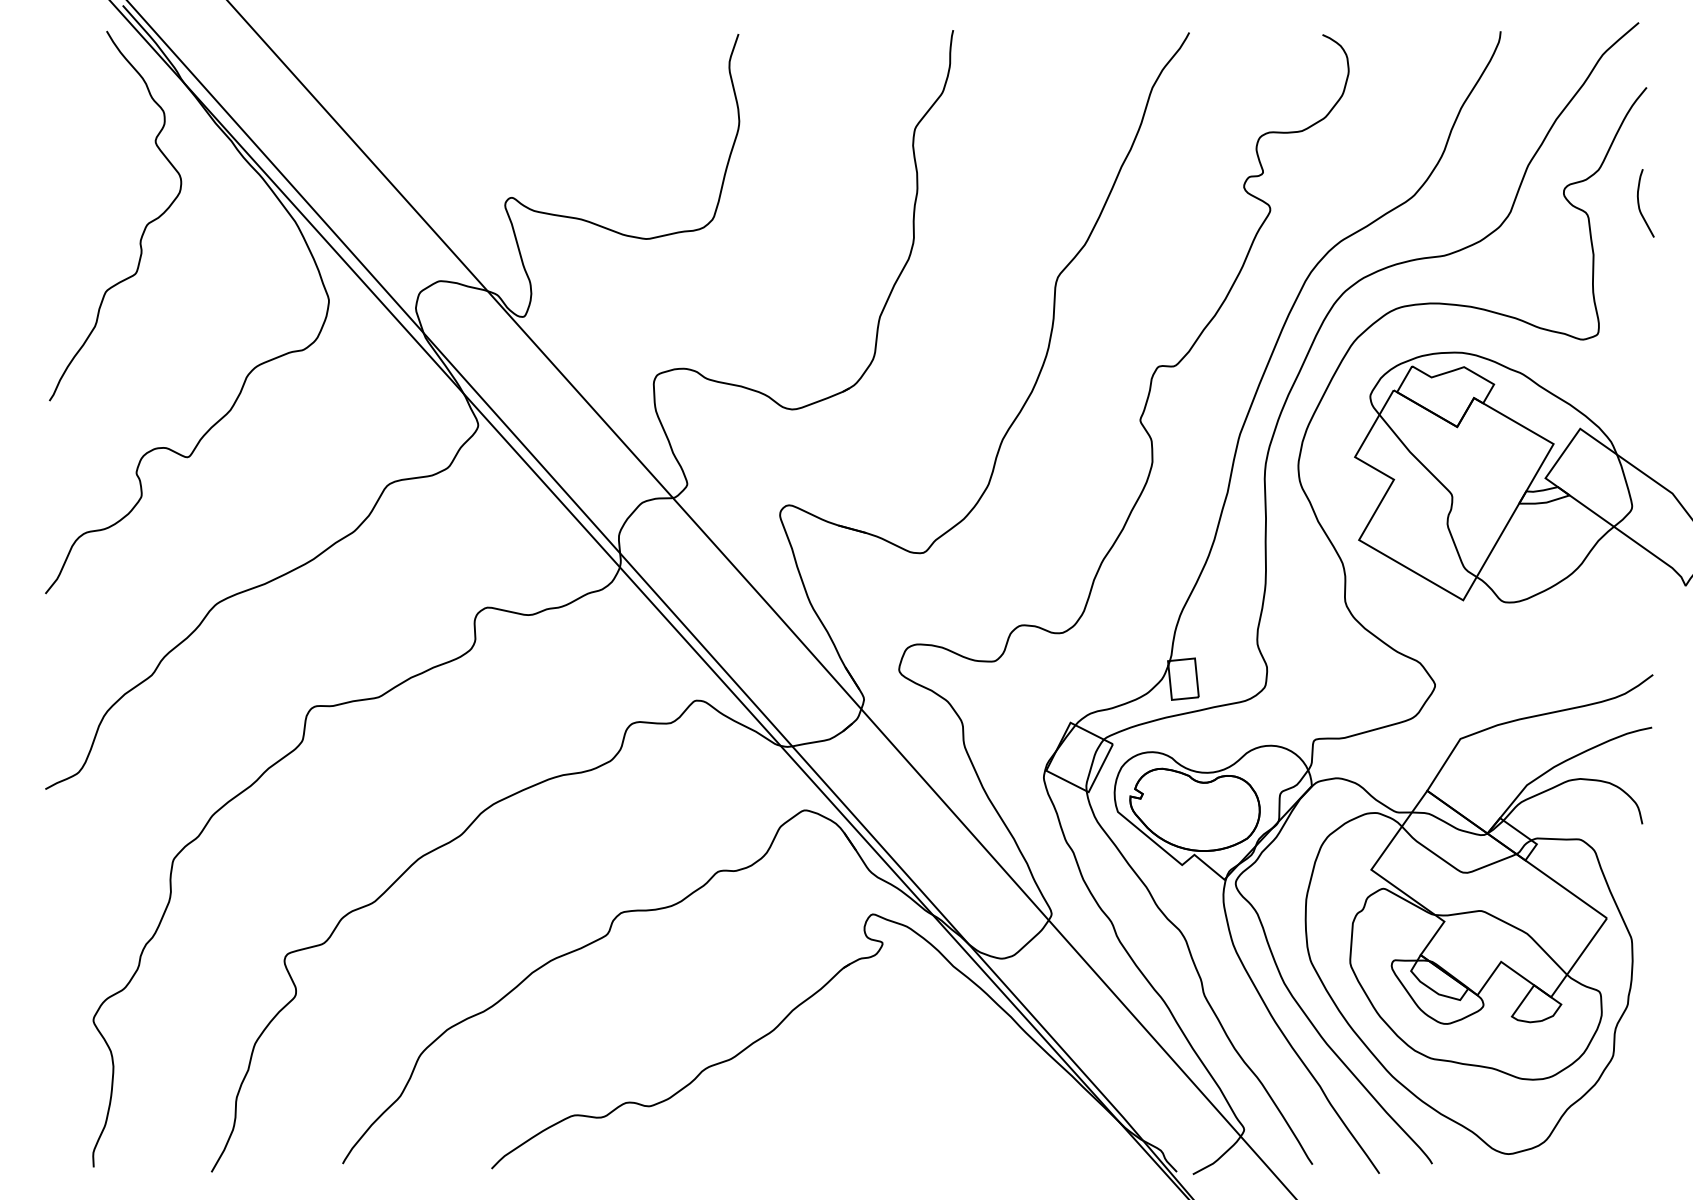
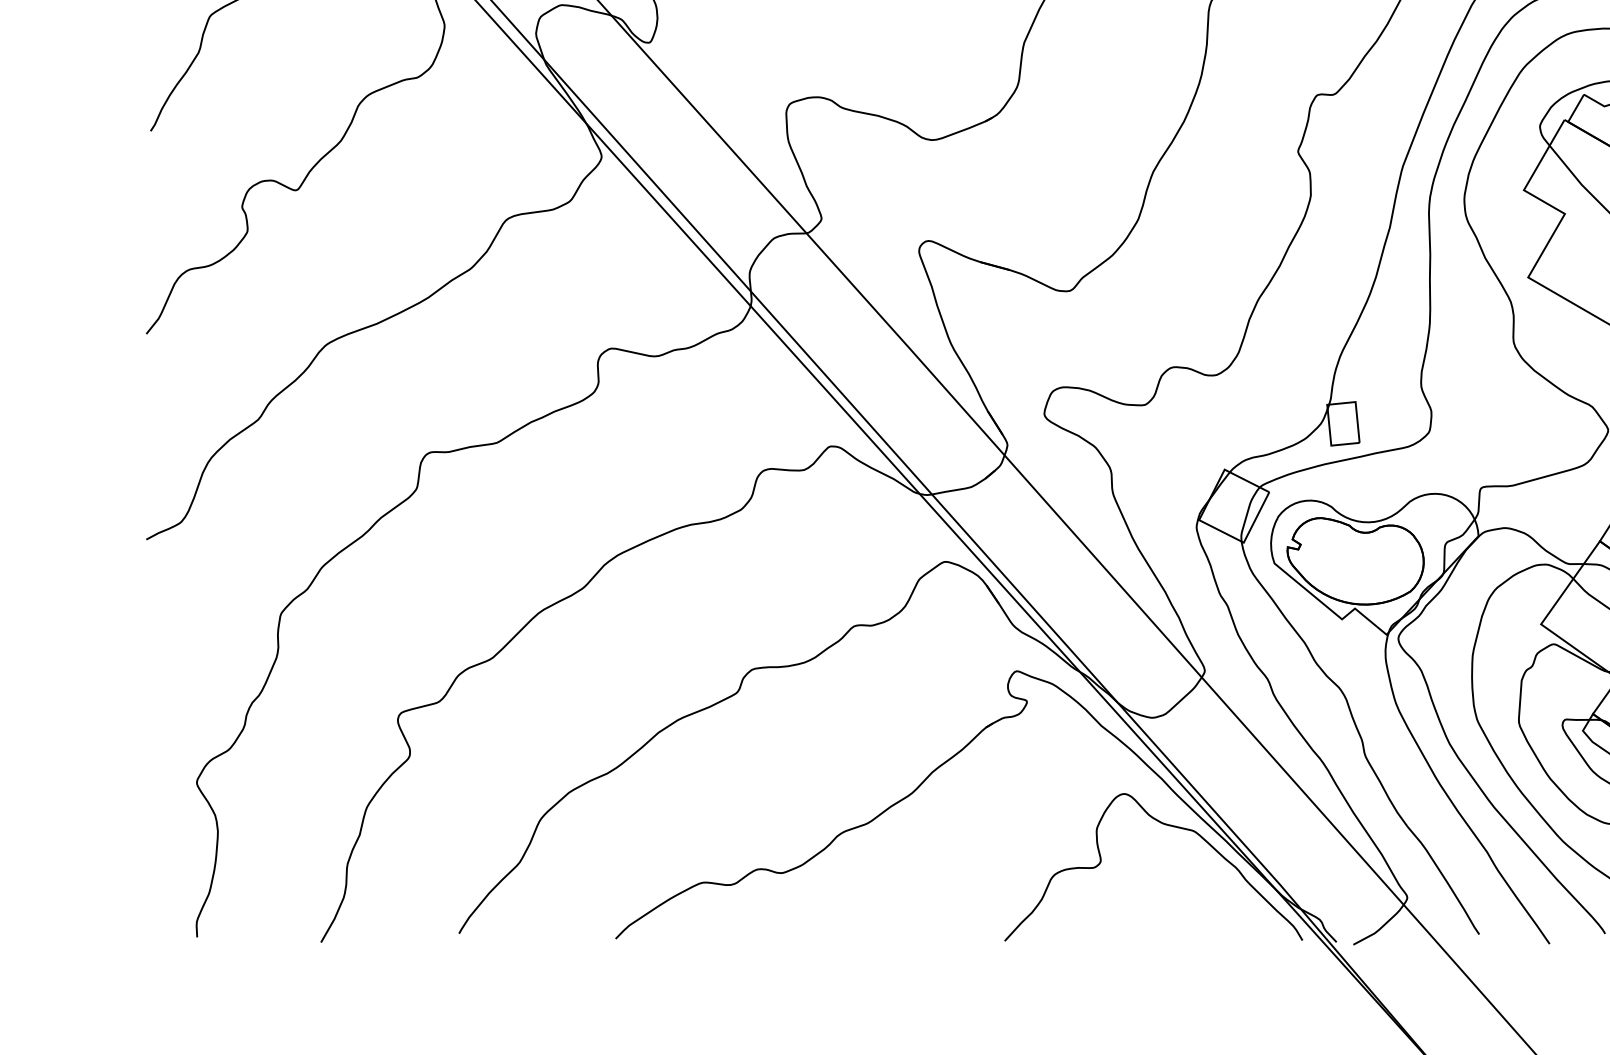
curve: (1015, 1061) -> (1166, 825), added

